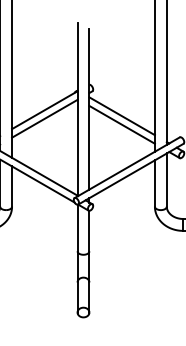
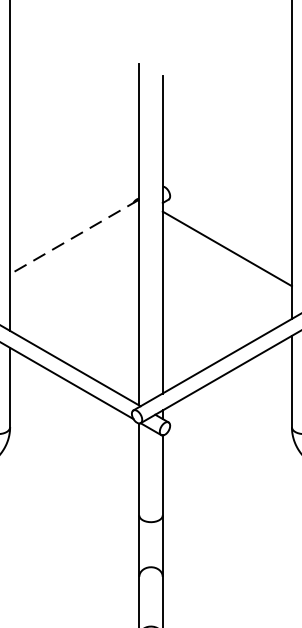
line: (44, 110) -> (74, 237), solid -> dashed
line: (44, 118) -> (74, 253), removed
line: (121, 124) -> (226, 265), removed

